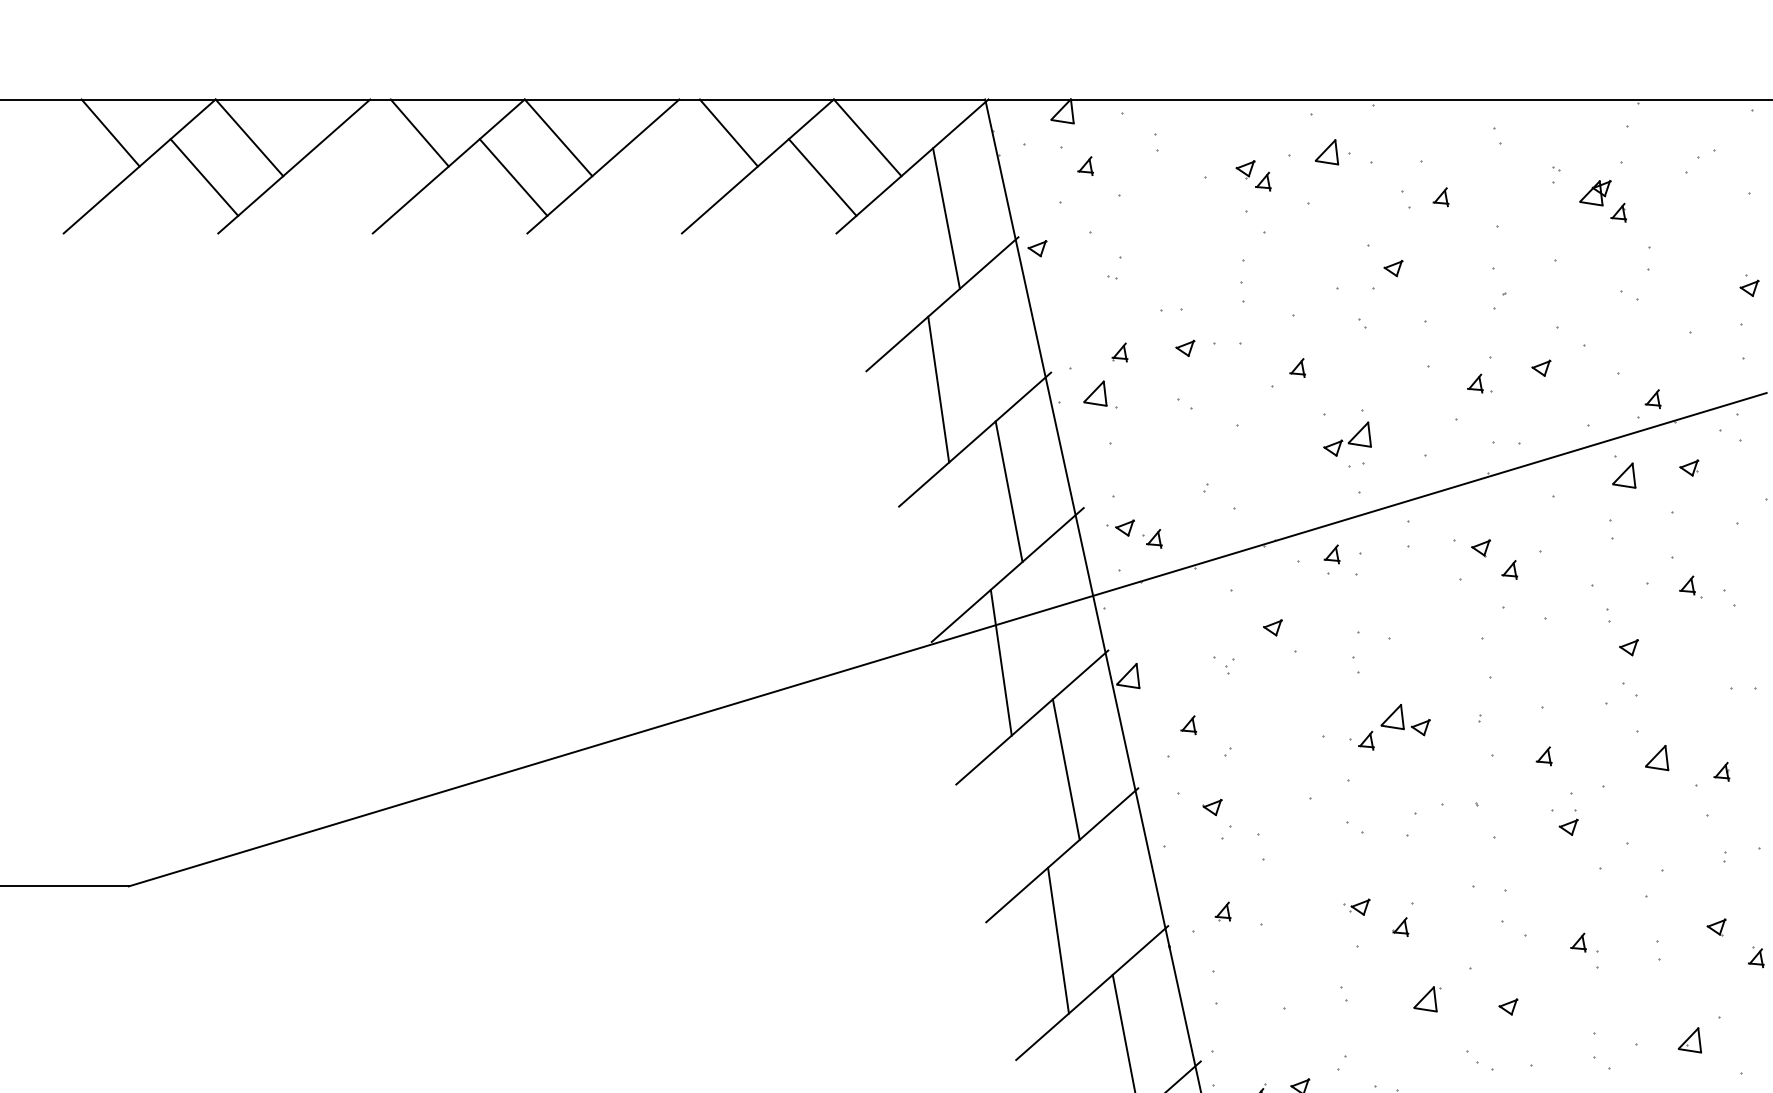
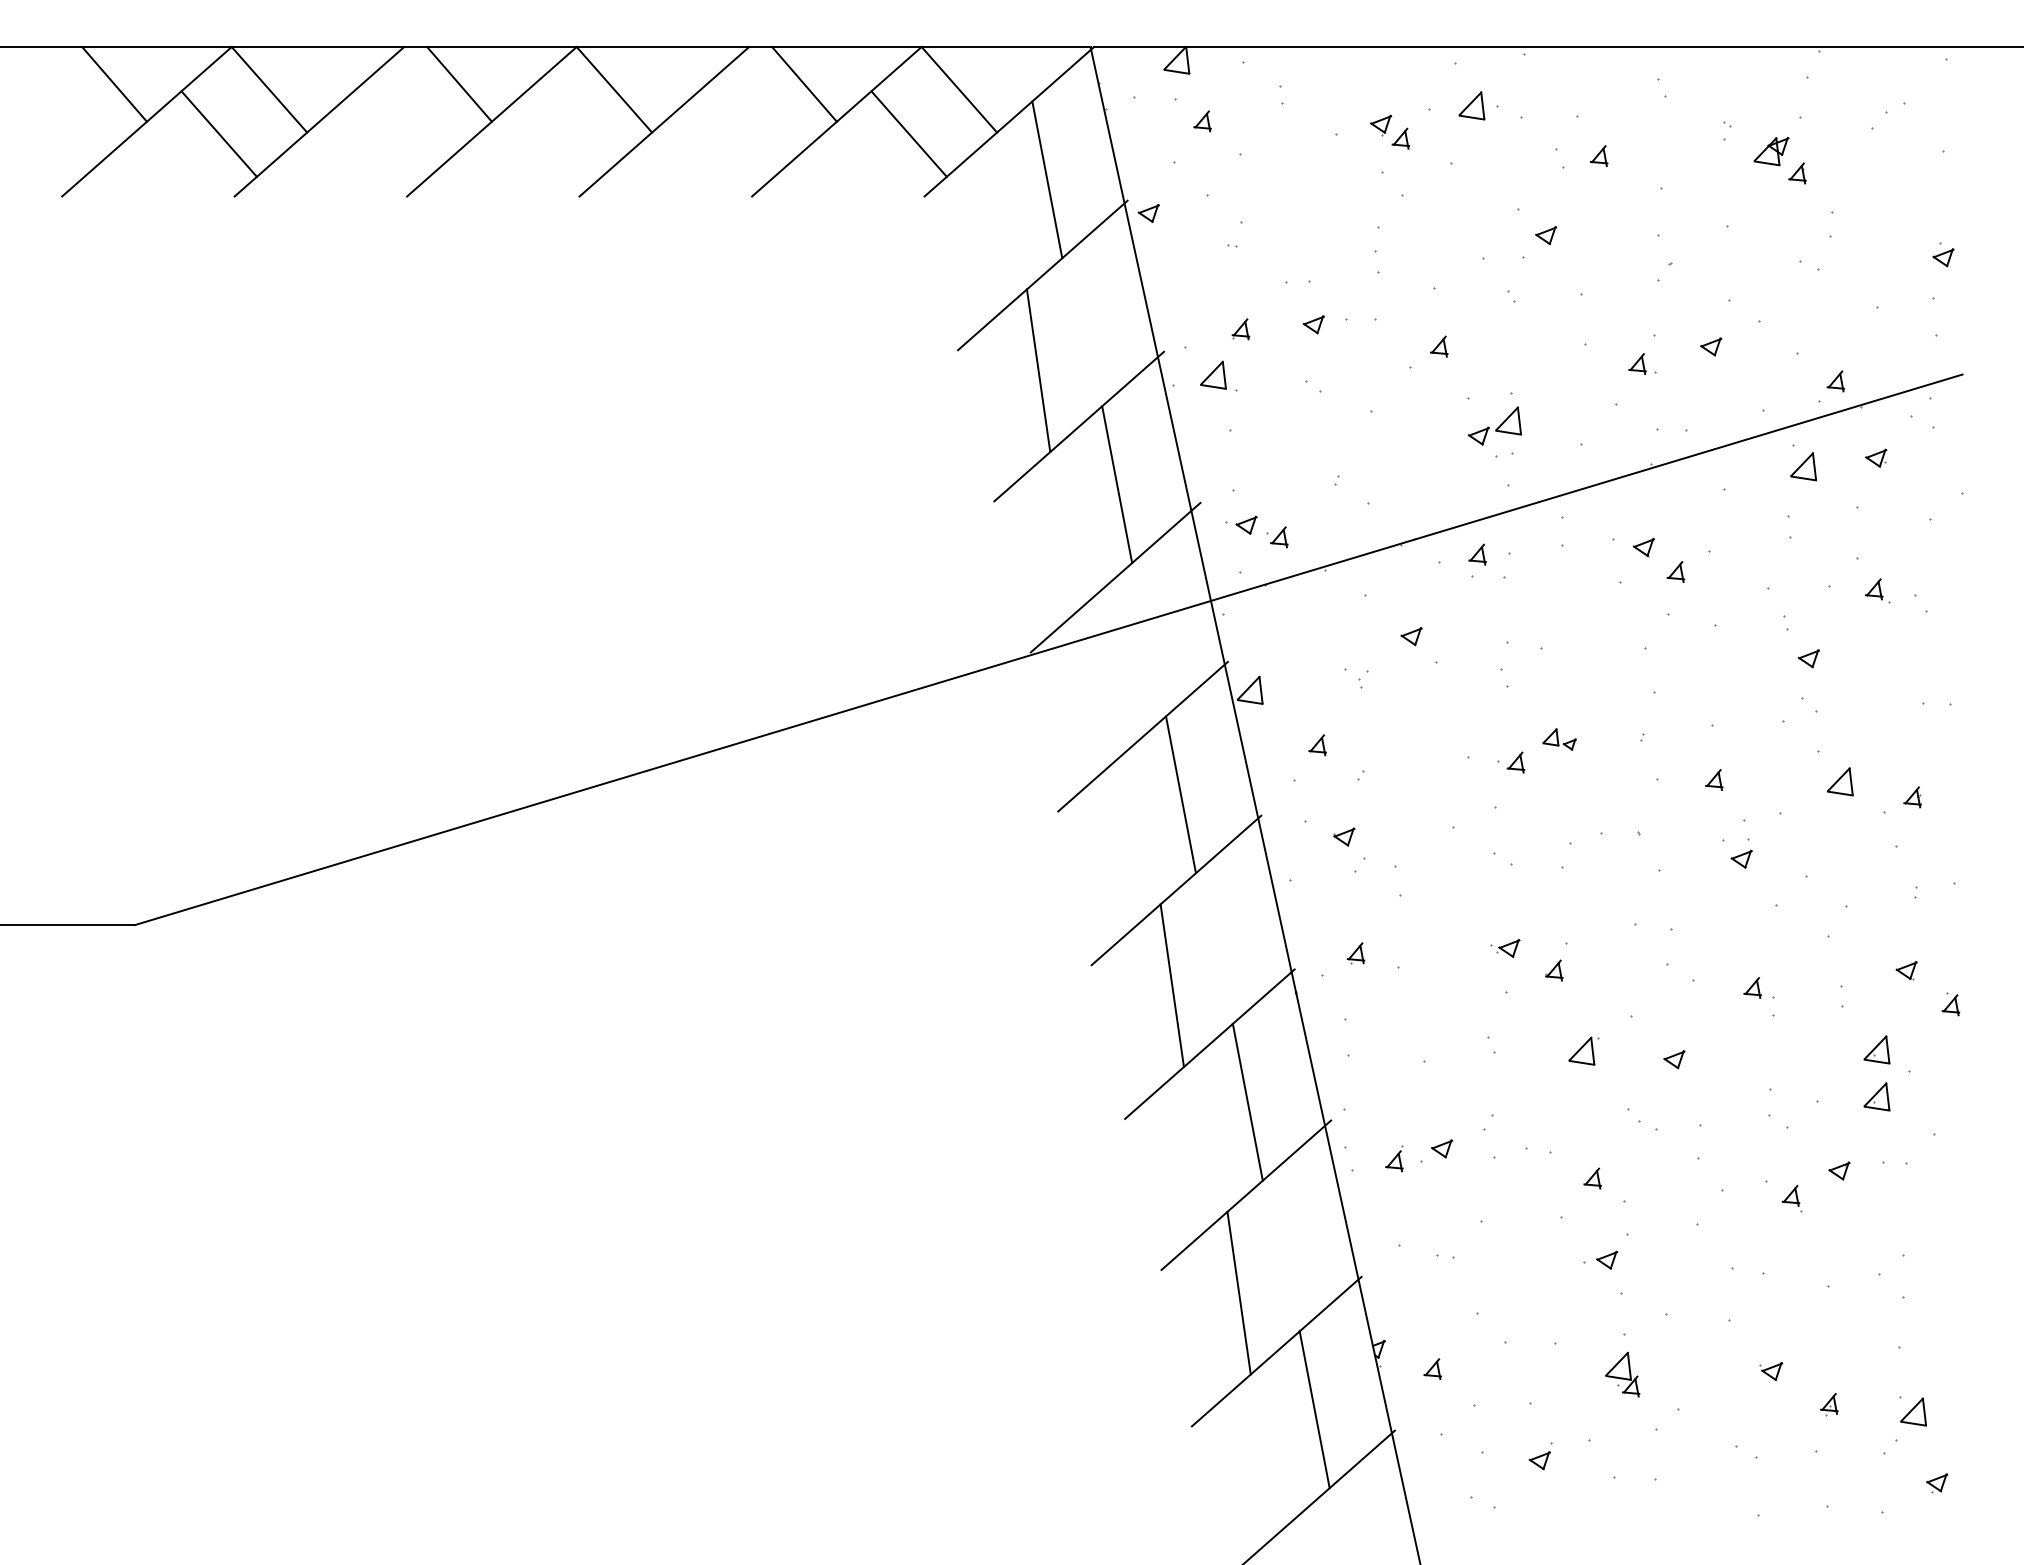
line: (512, 177) -> (563, 133), removed
line: (1001, 662) -> (1108, 675), removed
part: (1405, 720) -> (1559, 739), size x0.6
part: (1689, 997) -> (1876, 1049), added

